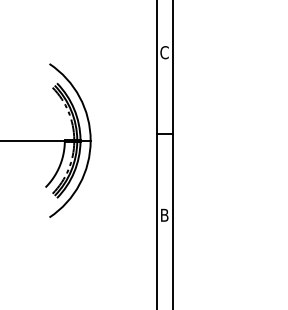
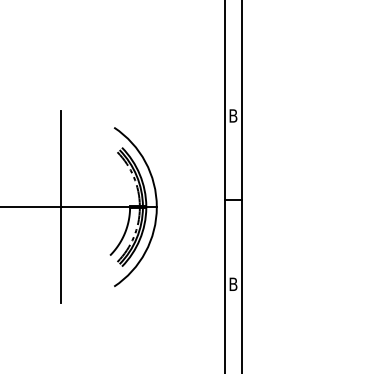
text: (164, 52) -> (233, 115), C -> B

